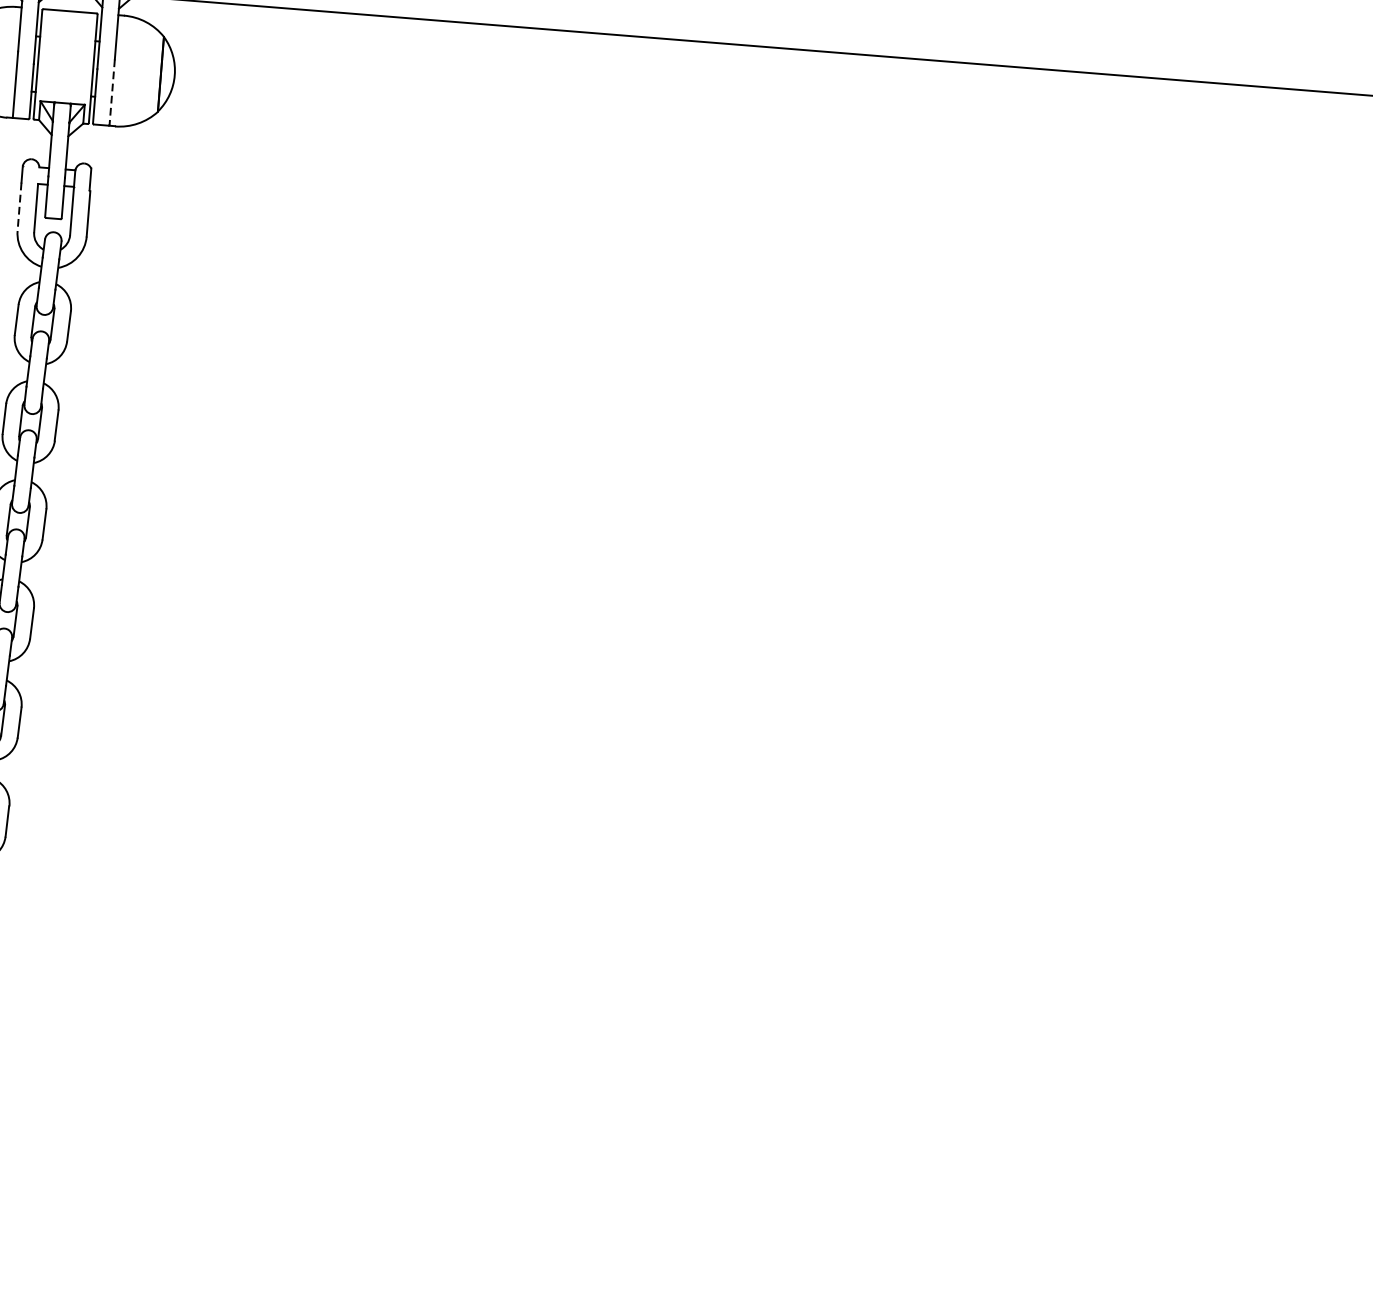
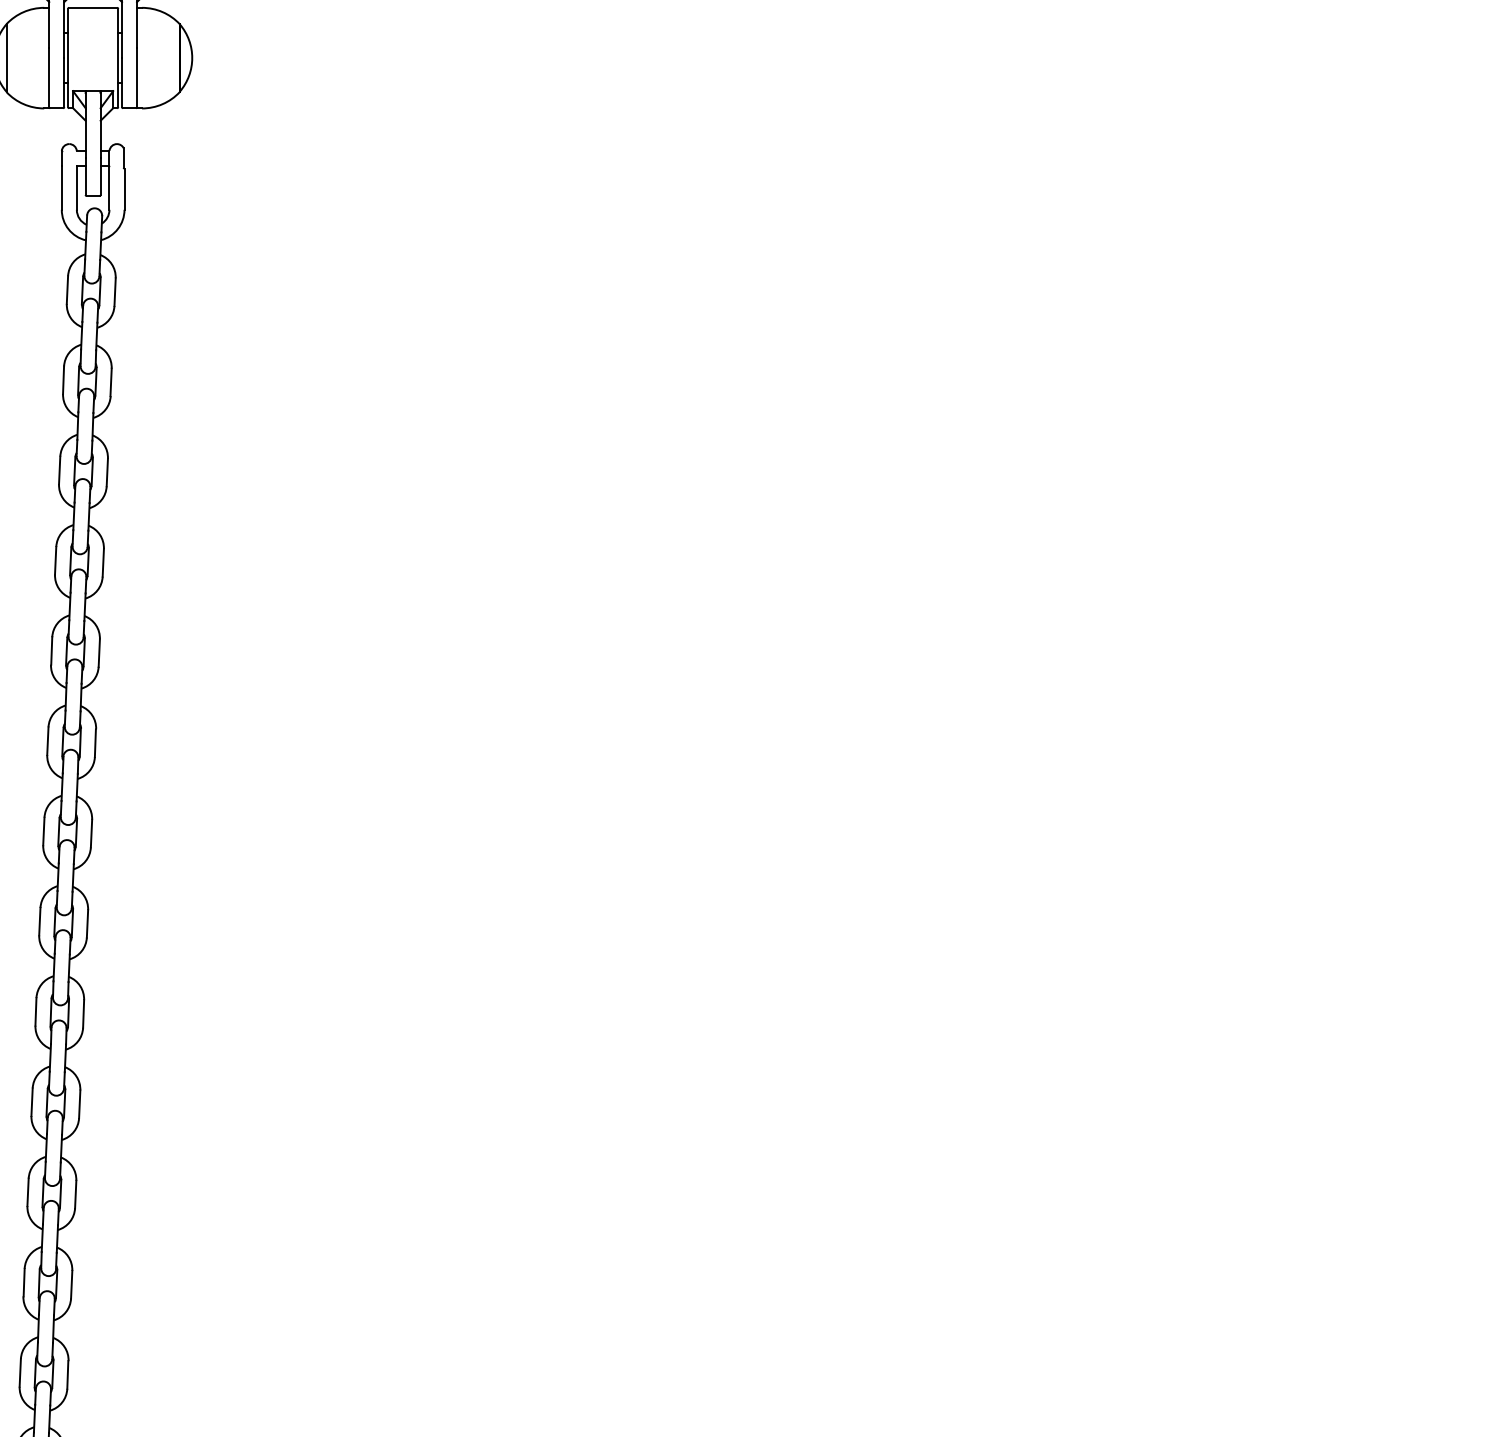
line: (112, 93) -> (137, 78), dashed -> solid
line: (19, 206) -> (61, 187), dashed -> solid

